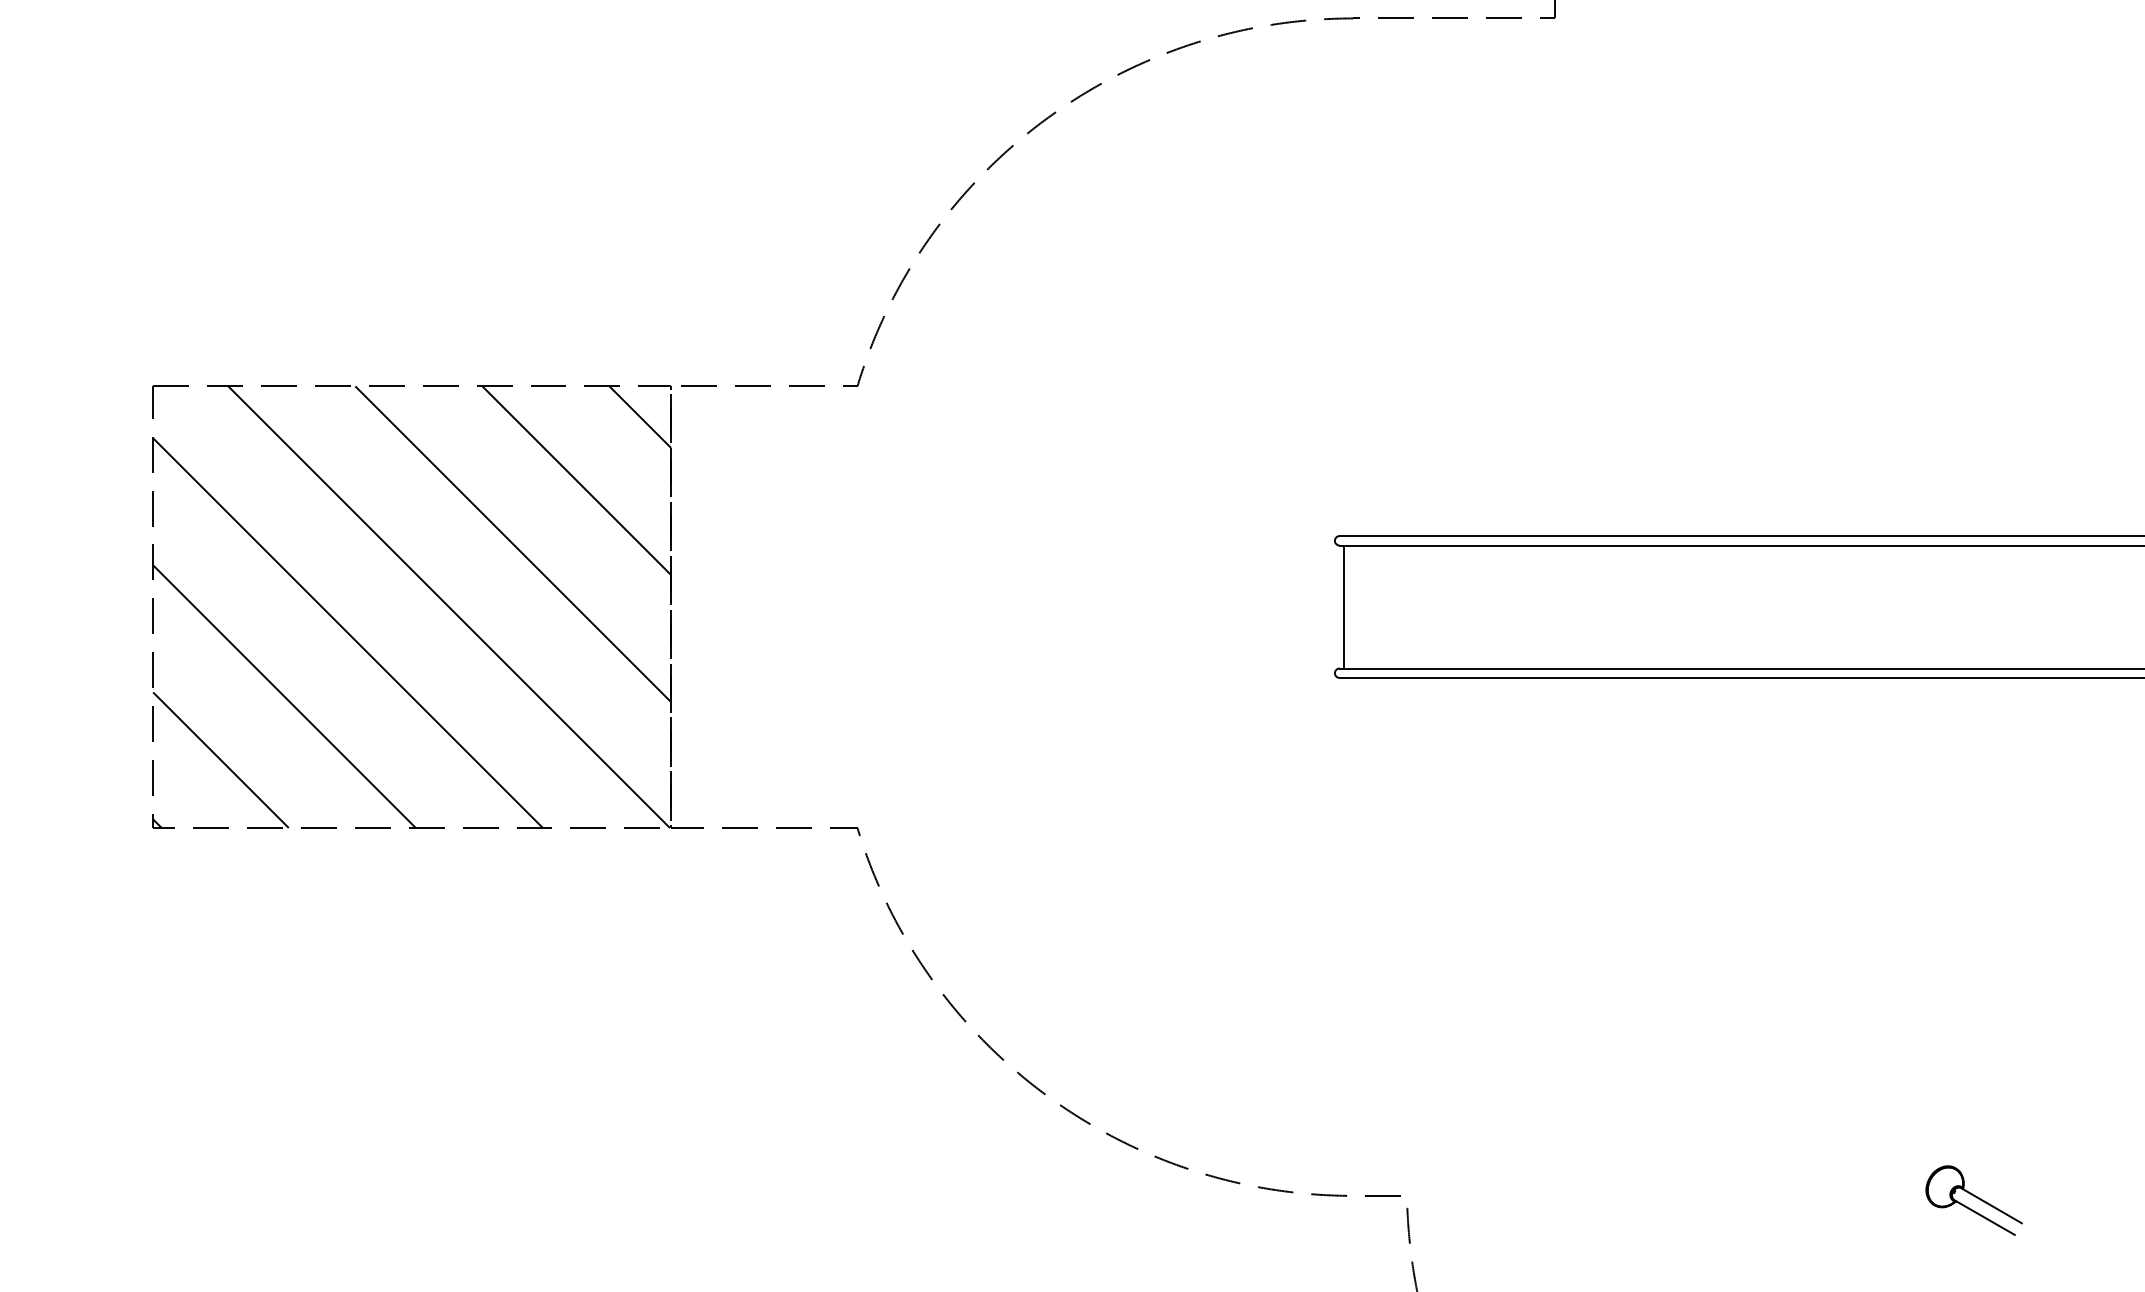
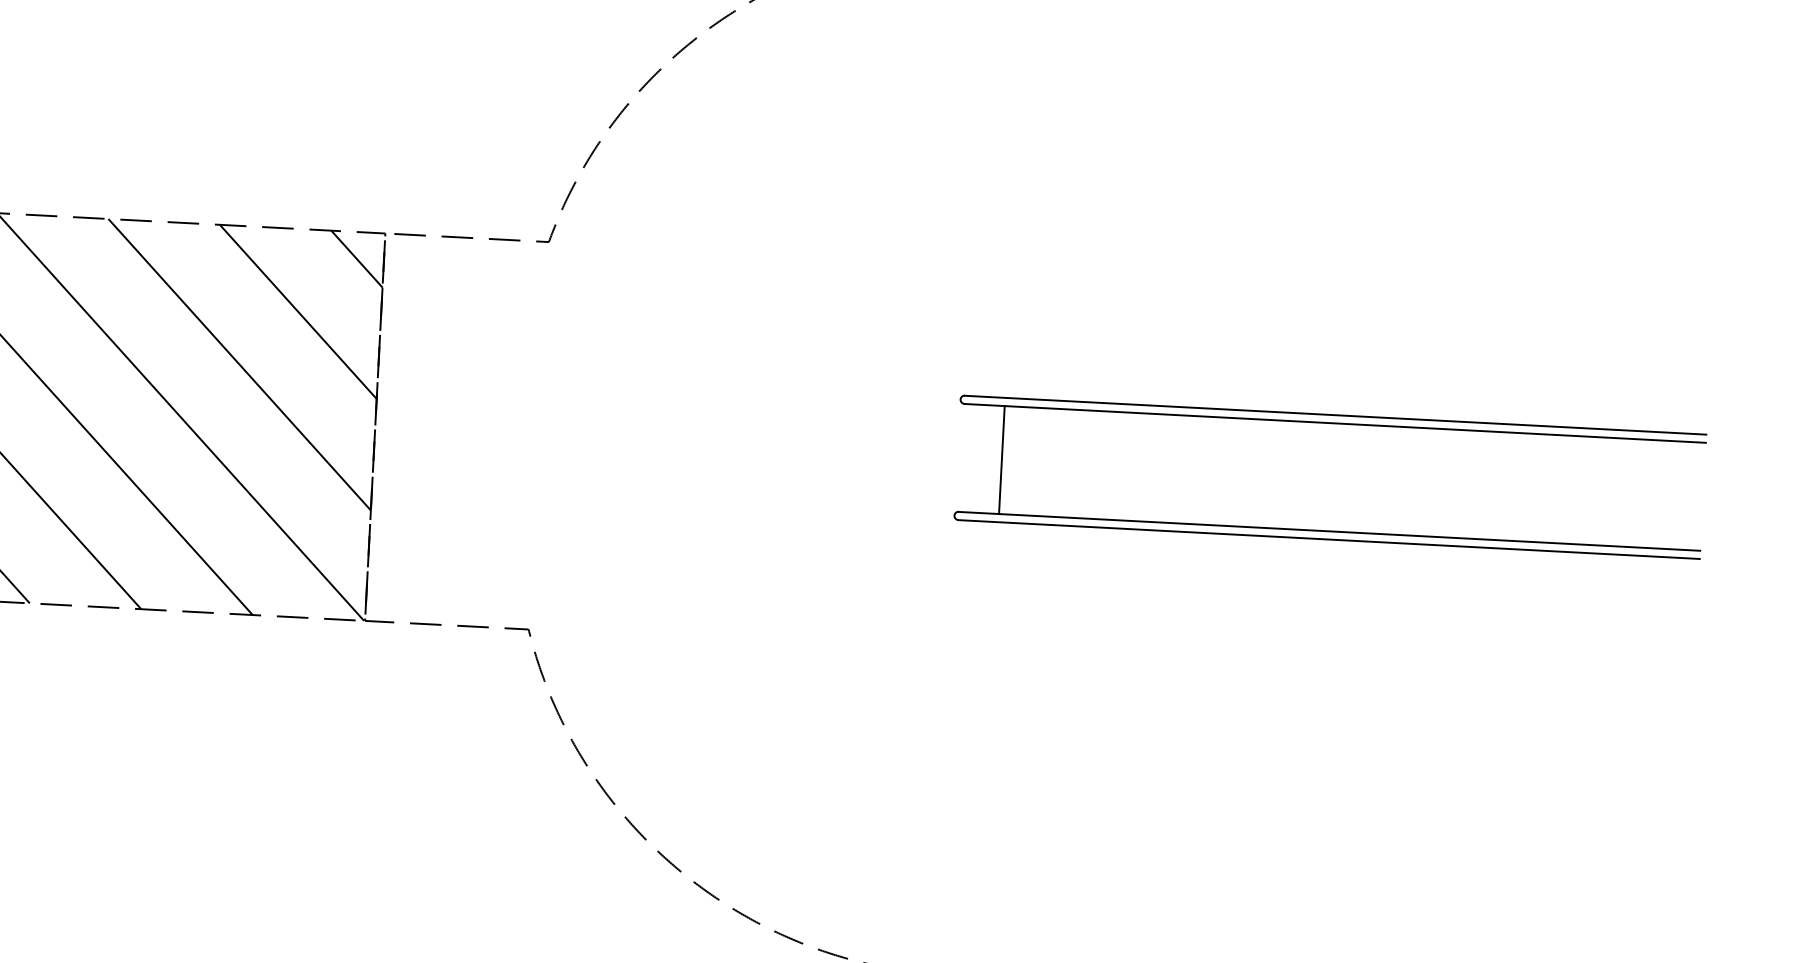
line: (1344, 606) -> (1001, 459), moved

